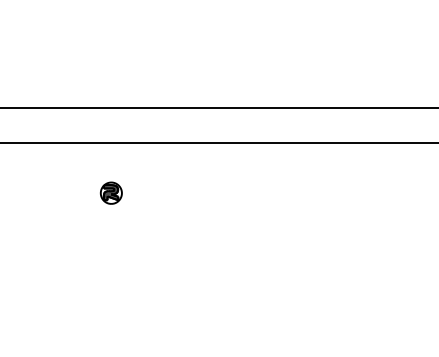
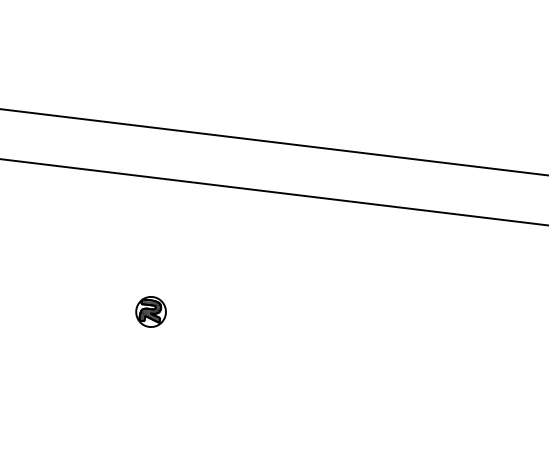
part: (110, 192) -> (149, 310), moved

